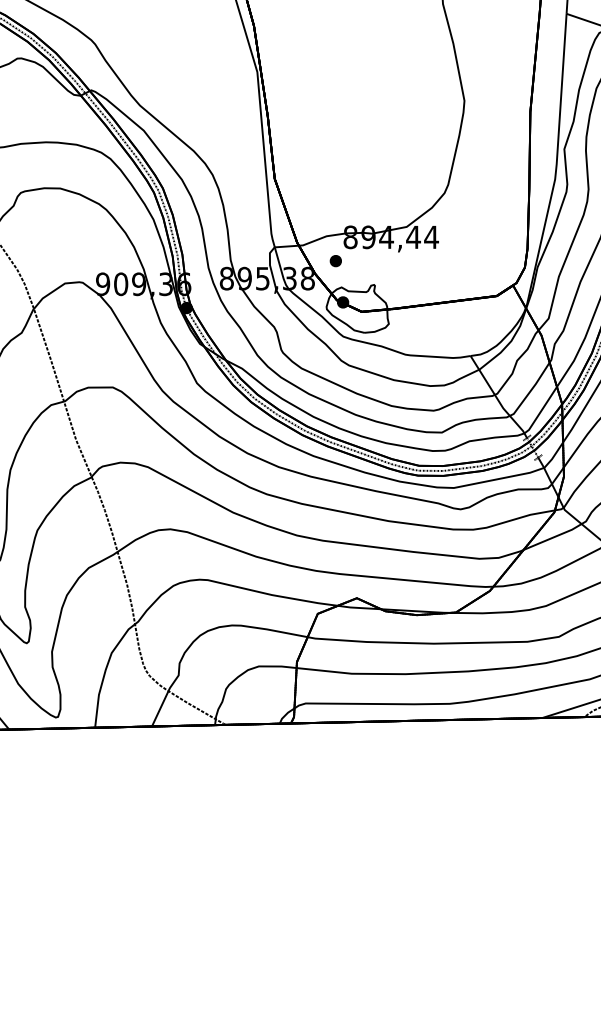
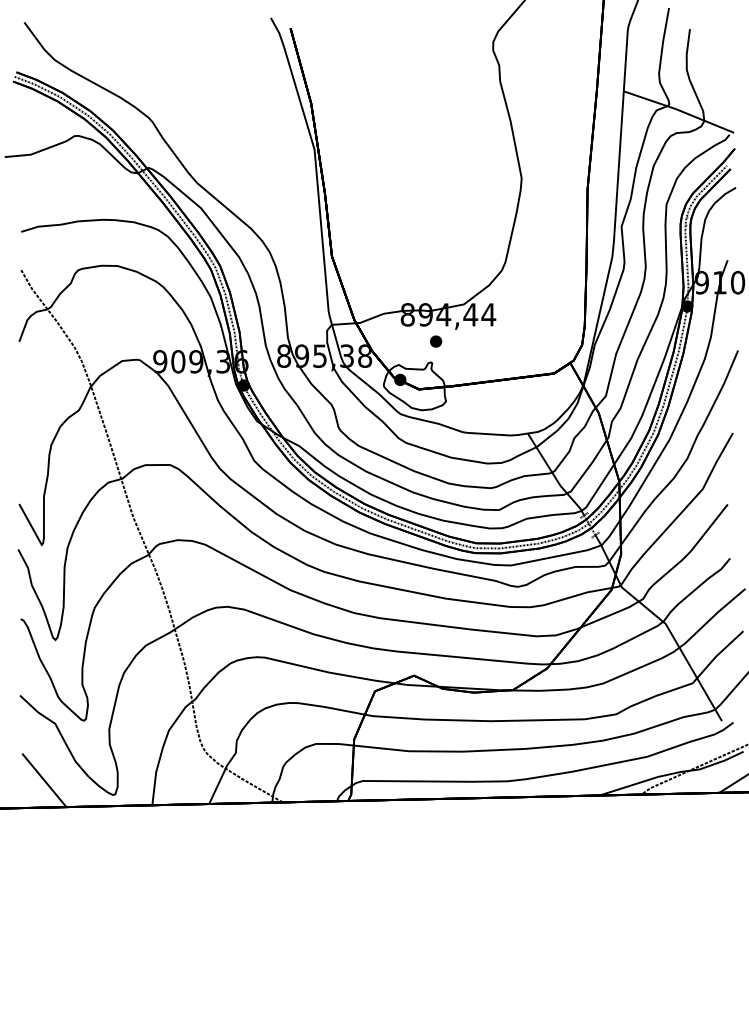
part: (336, 261) -> (436, 341), moved

